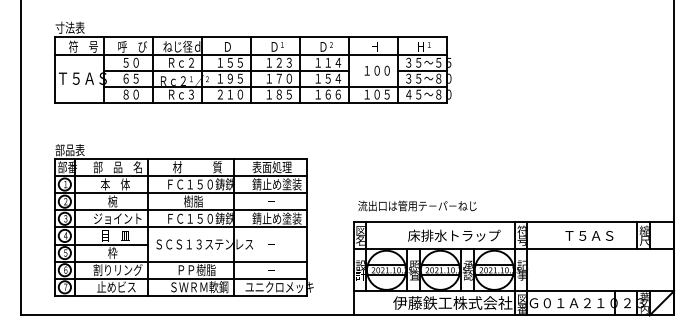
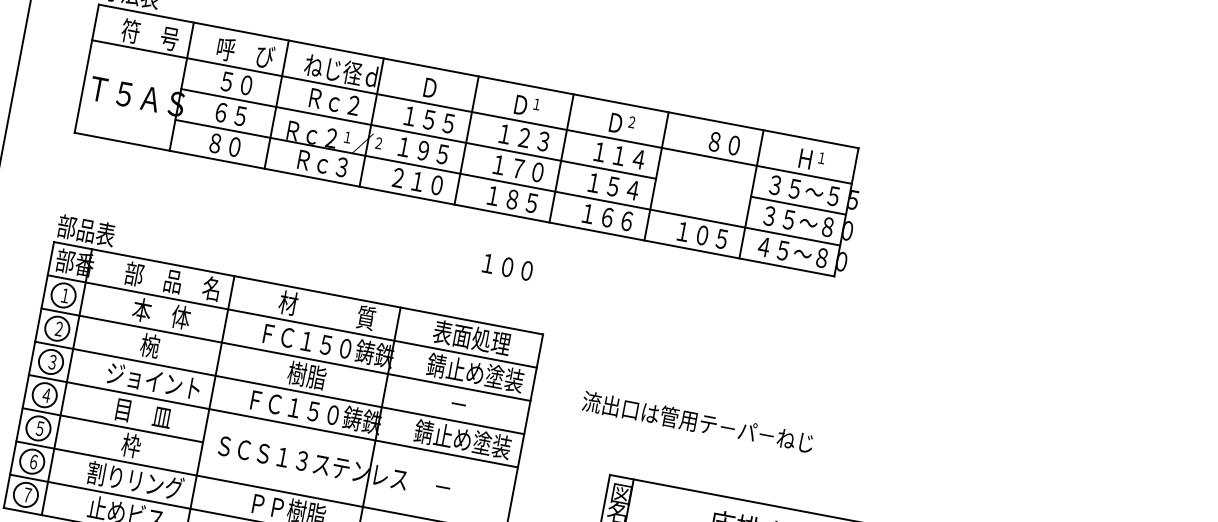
text: (379, 46) -> (724, 142), Ｈ -> ８０
text: (376, 70) -> (506, 266), moved
text: (417, 205) -> (698, 421), moved

